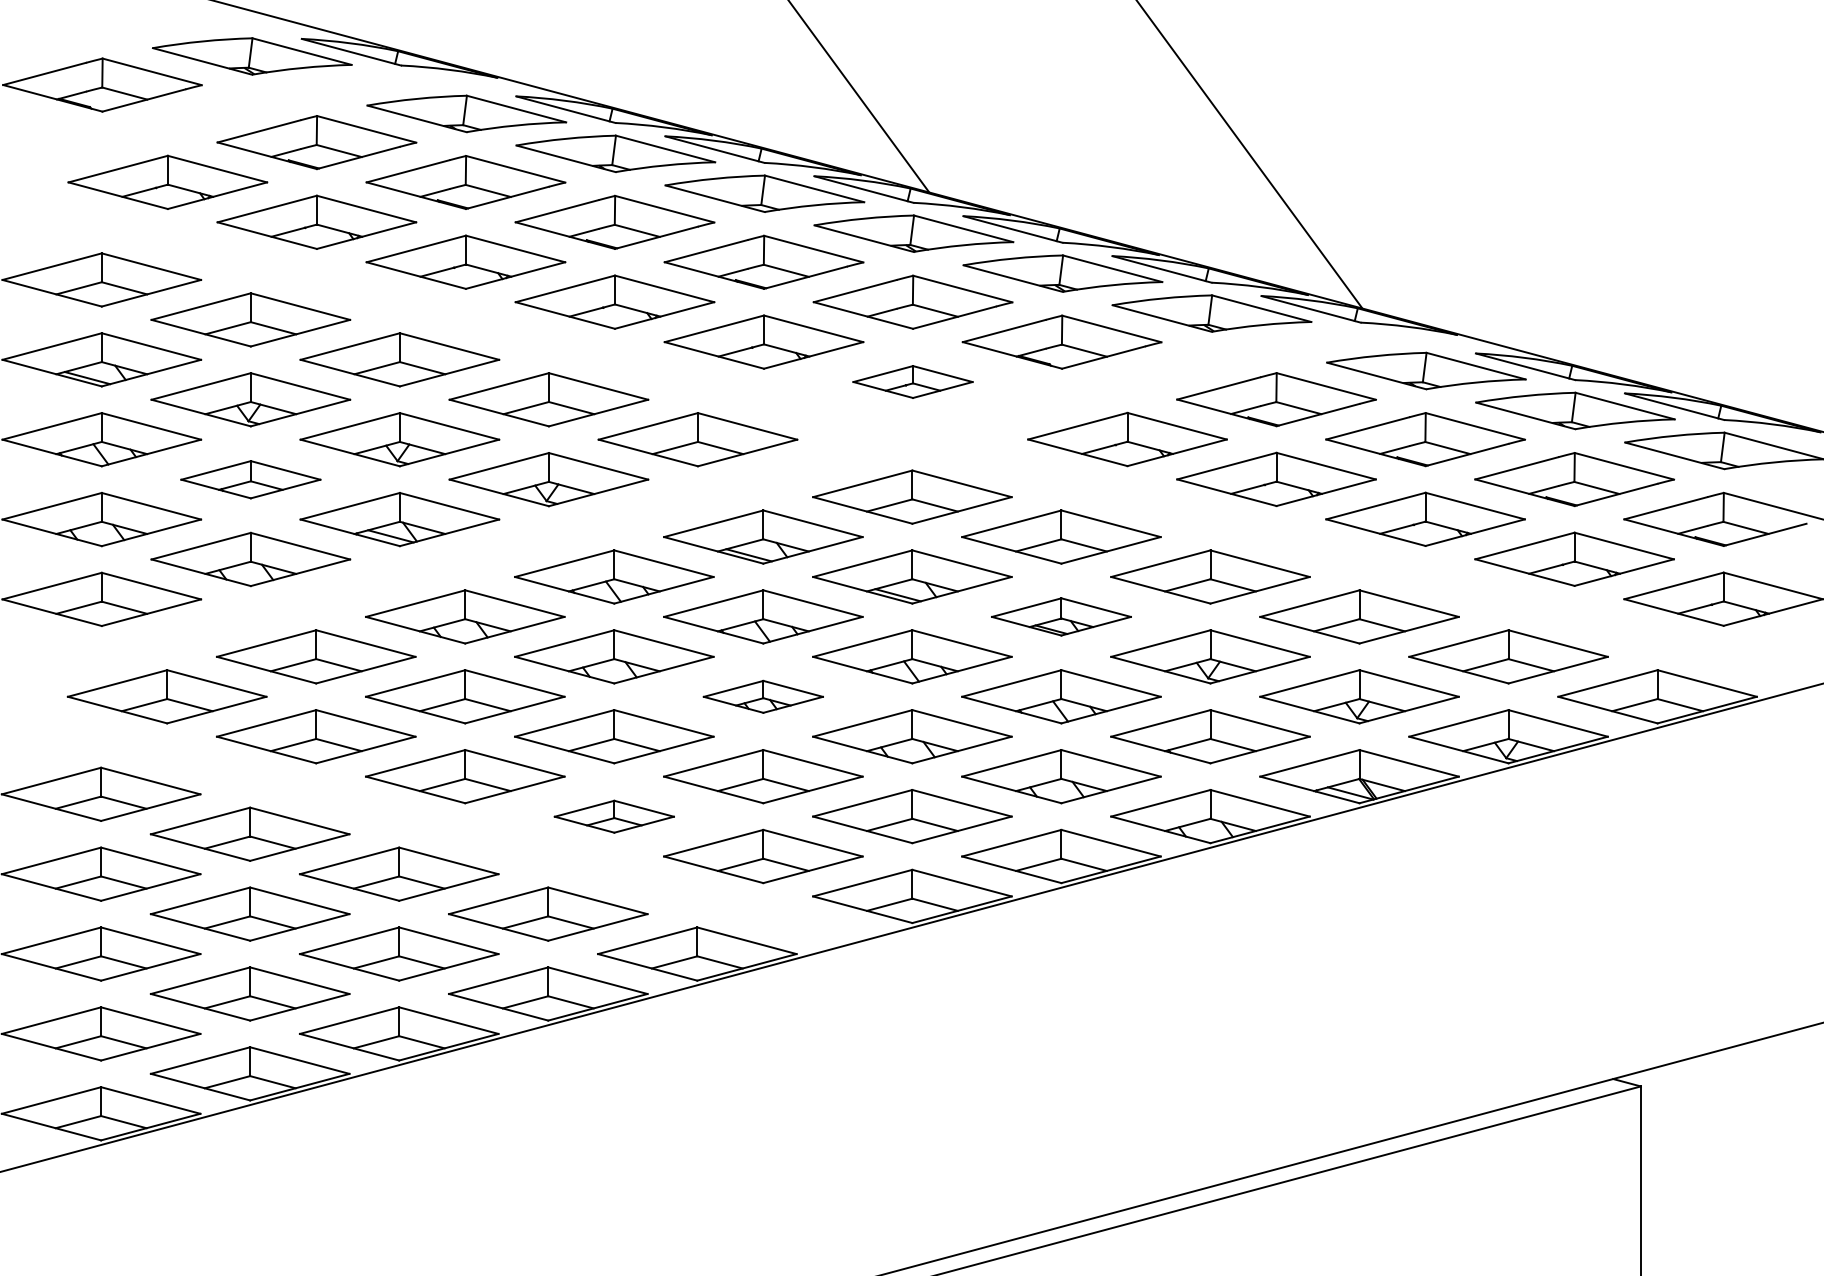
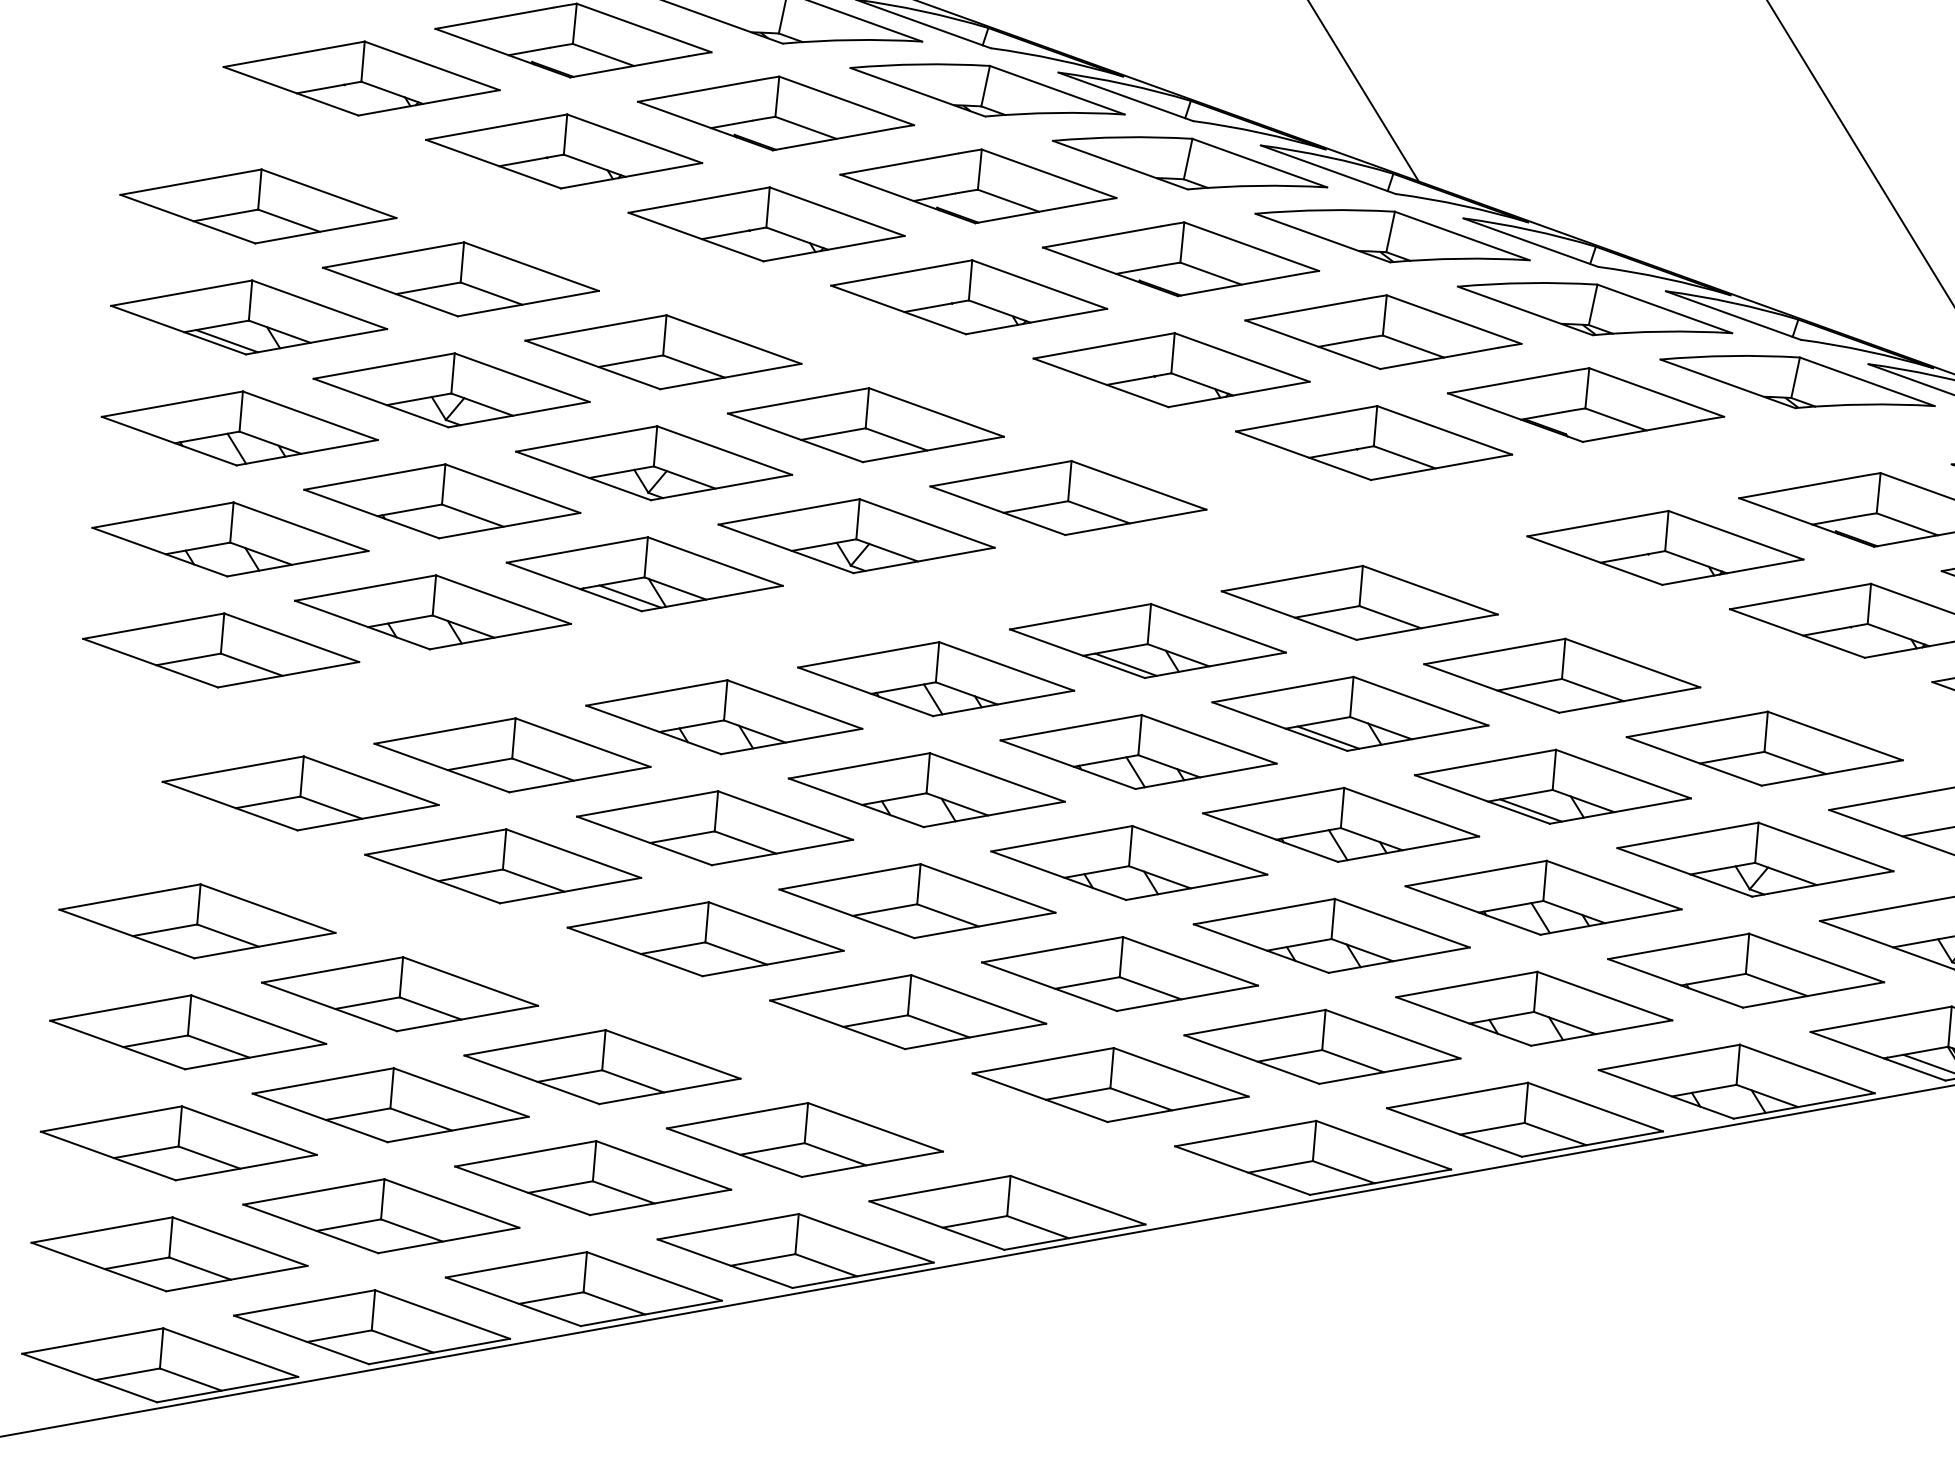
part: (912, 381) -> (1373, 442), size x1.67
part: (250, 479) -> (441, 501), size x1.43
part: (1061, 616) -> (1553, 786), size x1.43
part: (763, 696) -> (1129, 862), size x1.67
part: (614, 816) -> (908, 1012), size x1.67

